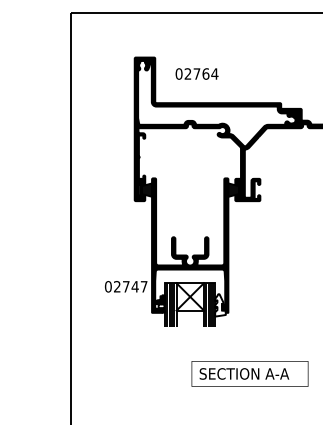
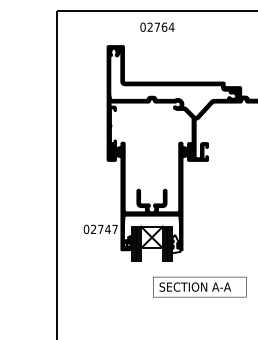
text: (197, 73) -> (157, 26), moved
text: (249, 373) -> (199, 286), moved

